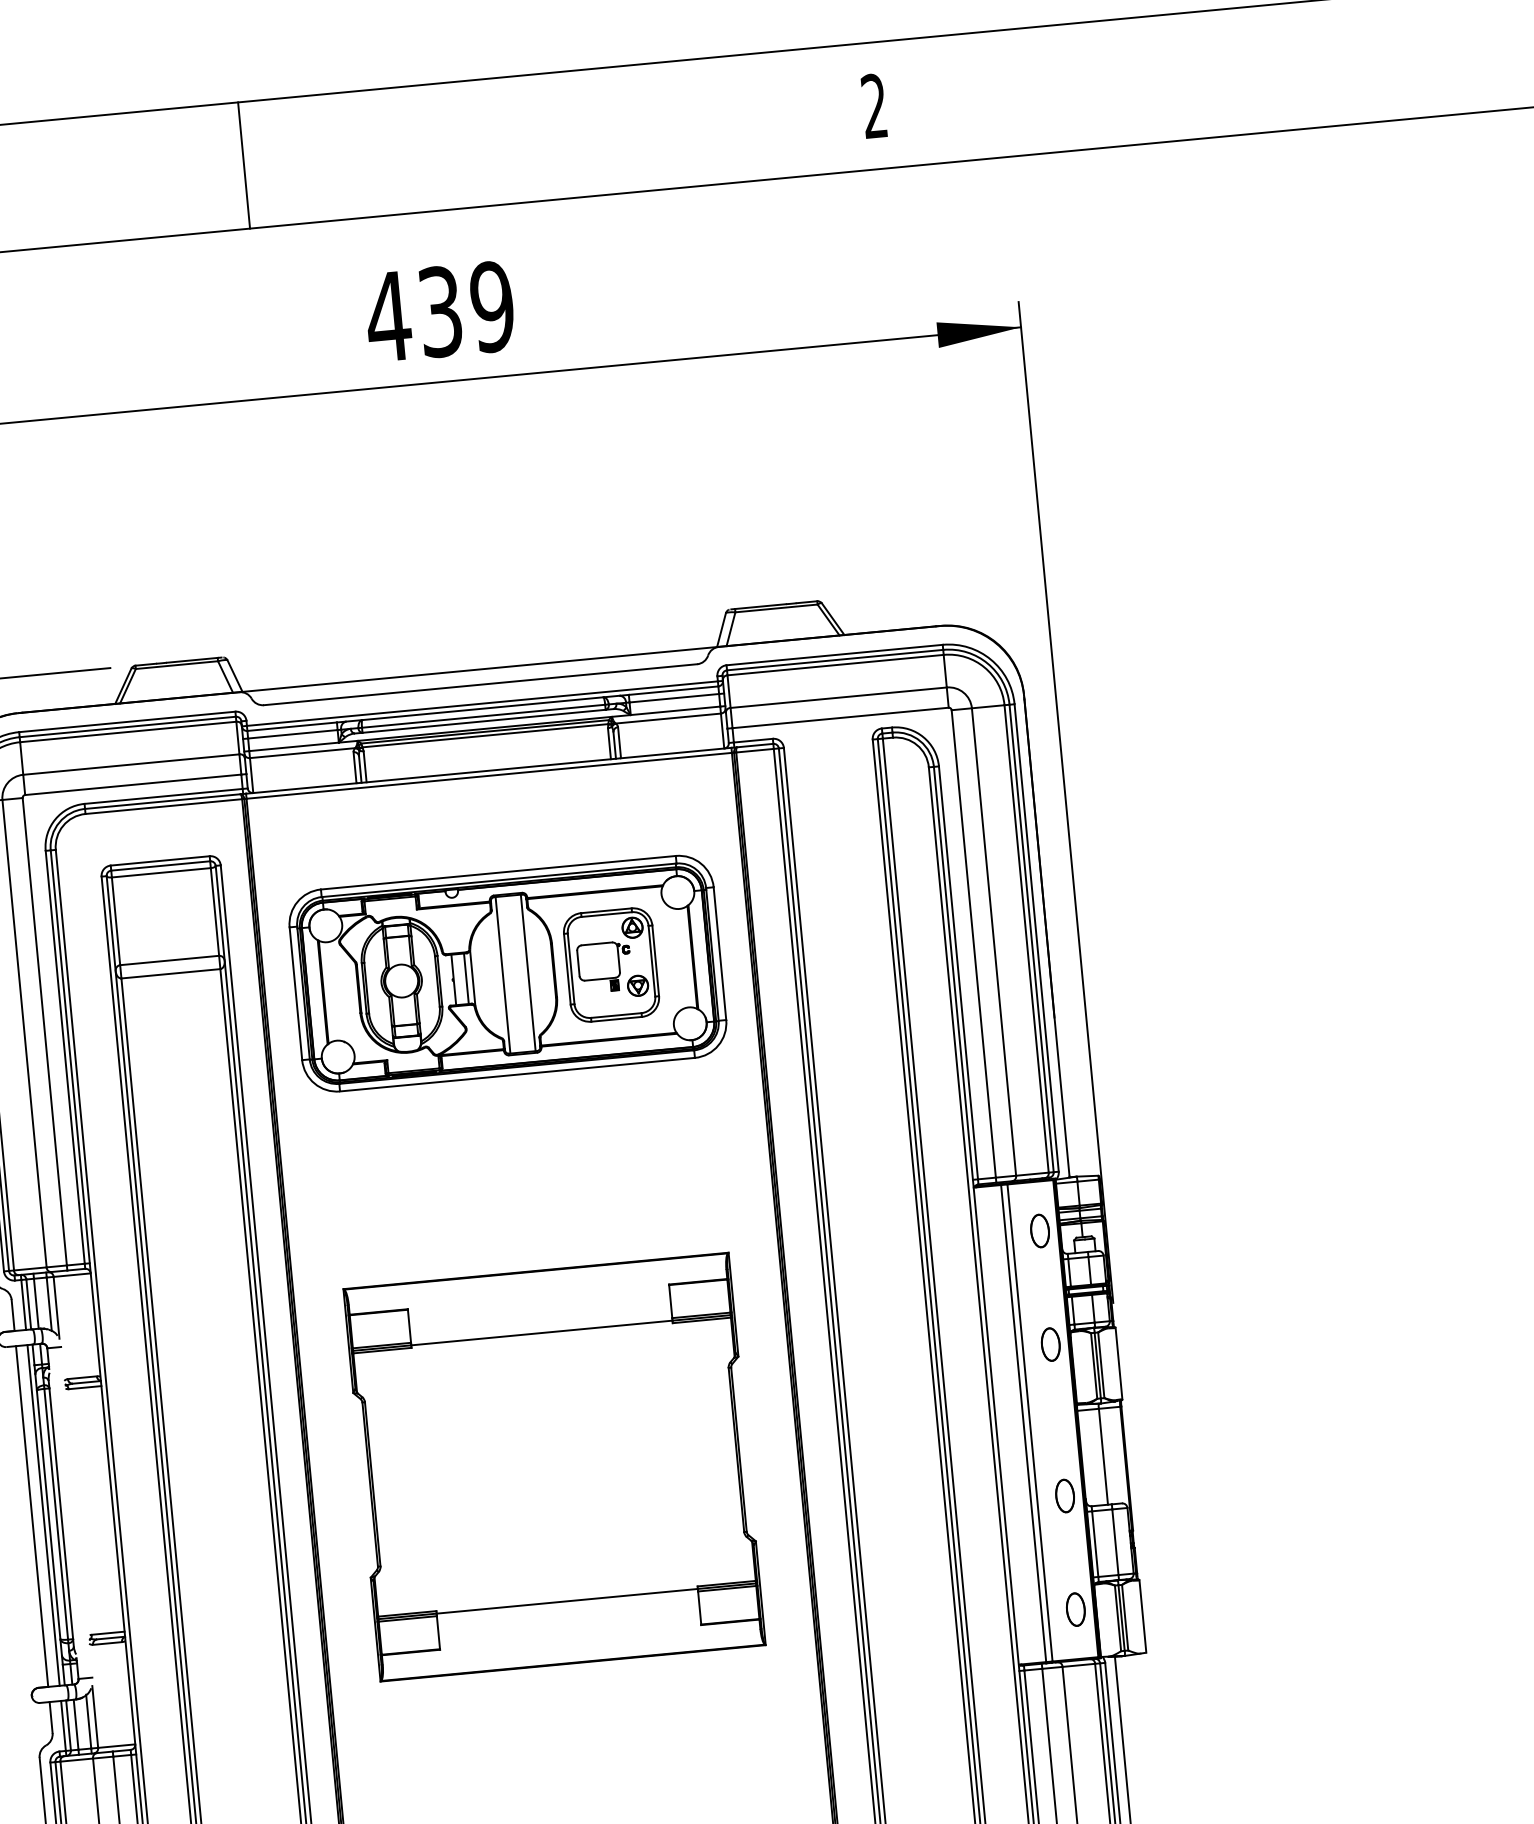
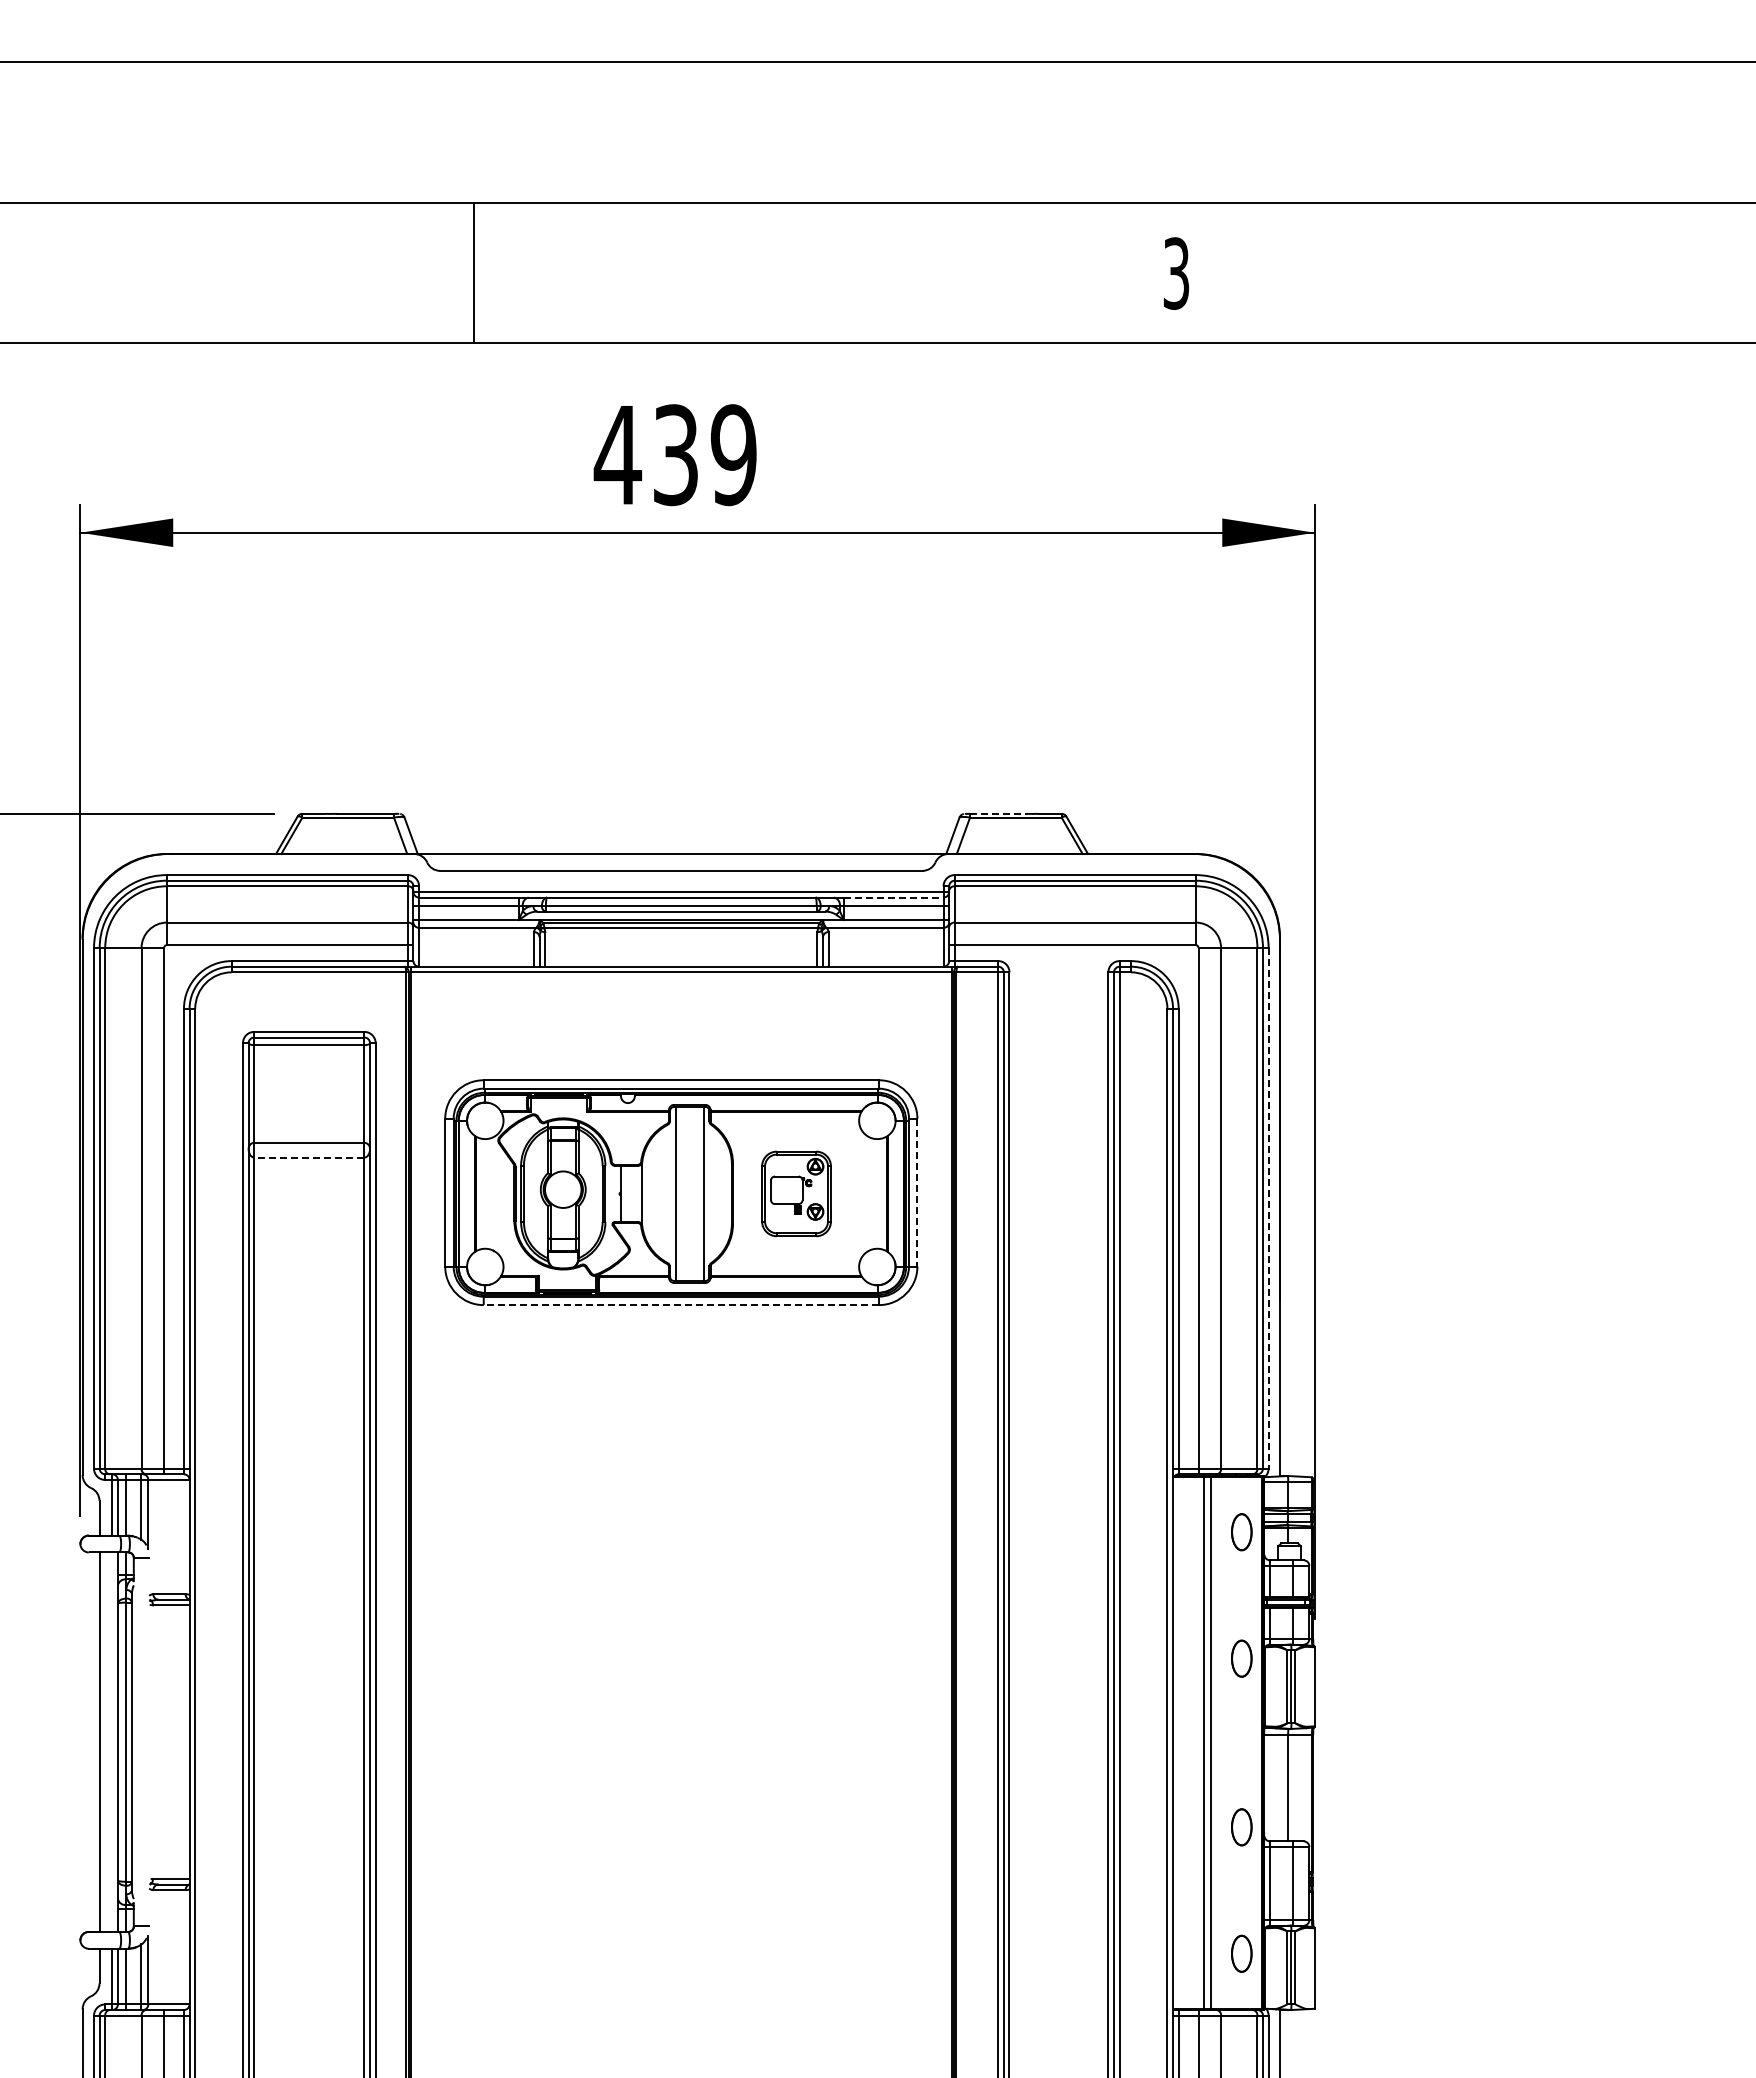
text: (874, 106) -> (1176, 273), 2 -> 3
line: (760, 606) -> (998, 813), solid -> dashed
line: (673, 690) -> (893, 897), solid -> dashed
line: (1036, 938) -> (1268, 1208), solid -> dashed
line: (720, 953) -> (917, 1192), solid -> dashed
part: (611, 964) -> (796, 1193), size x0.7
line: (170, 973) -> (308, 1157), solid -> dashed
line: (465, 978) -> (634, 1193), removed
line: (517, 1075) -> (681, 1305), solid -> dashed
part: (553, 1467) -> (680, 1742), removed
line: (43, 1514) -> (112, 1741), removed

